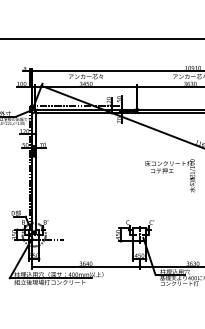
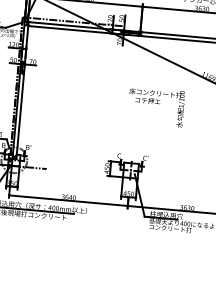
text: (170, 175) -> (156, 106), moved

